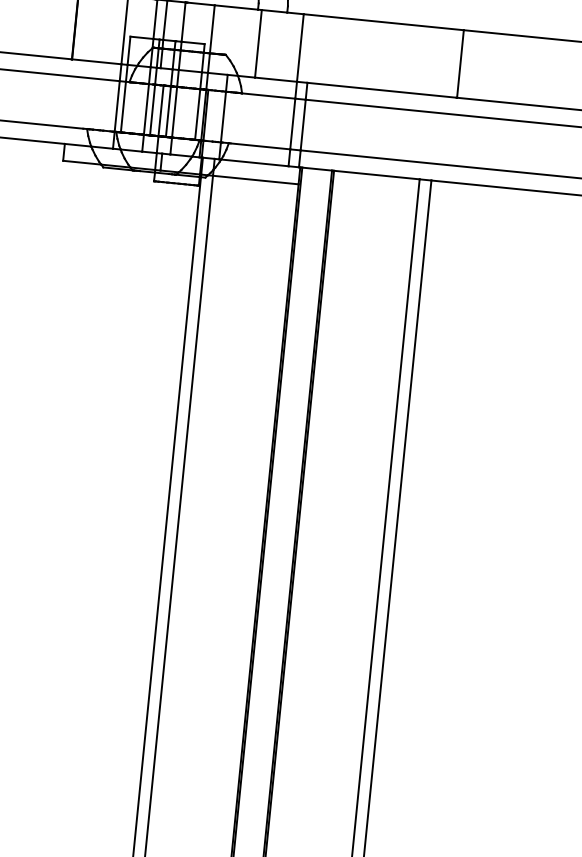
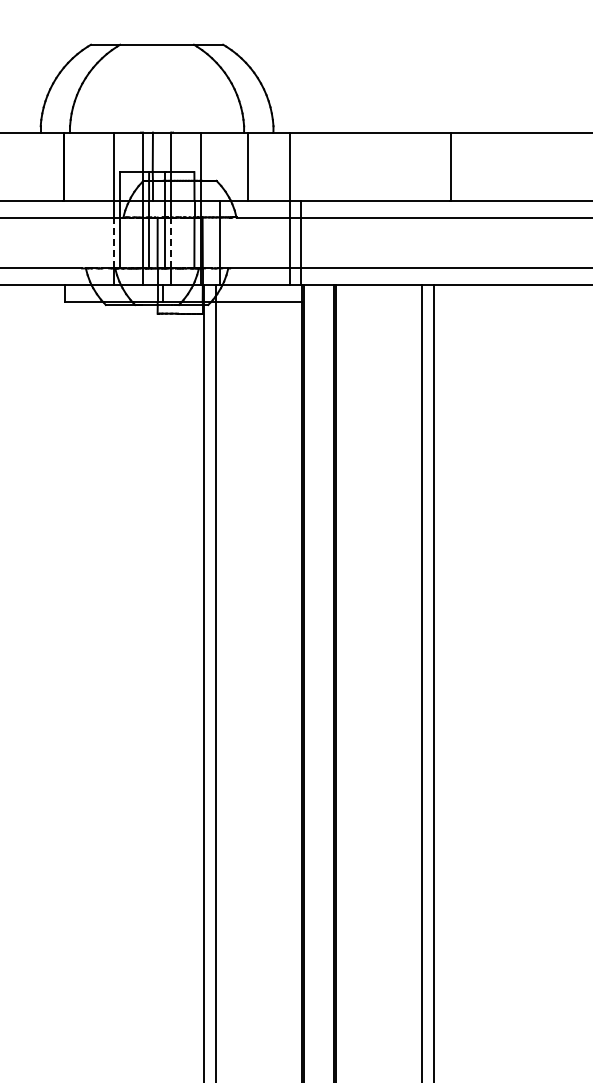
line: (117, 106) -> (113, 242), solid -> dashed
line: (174, 111) -> (171, 242), solid -> dashed

